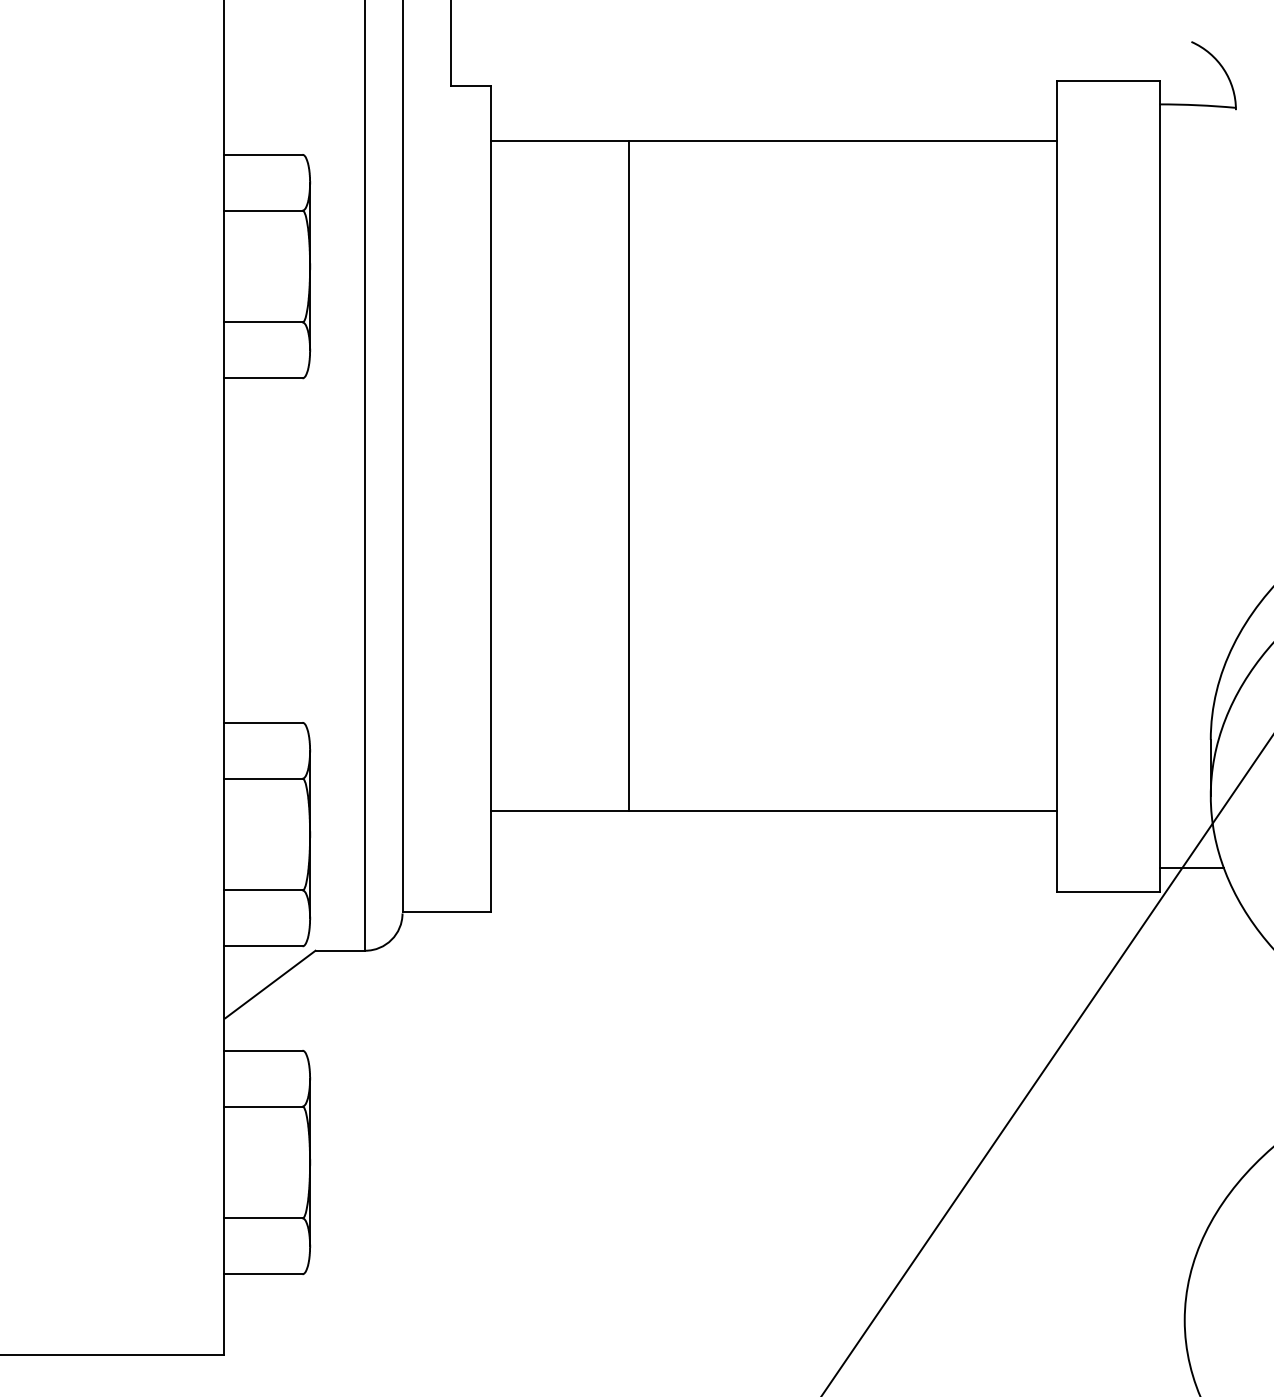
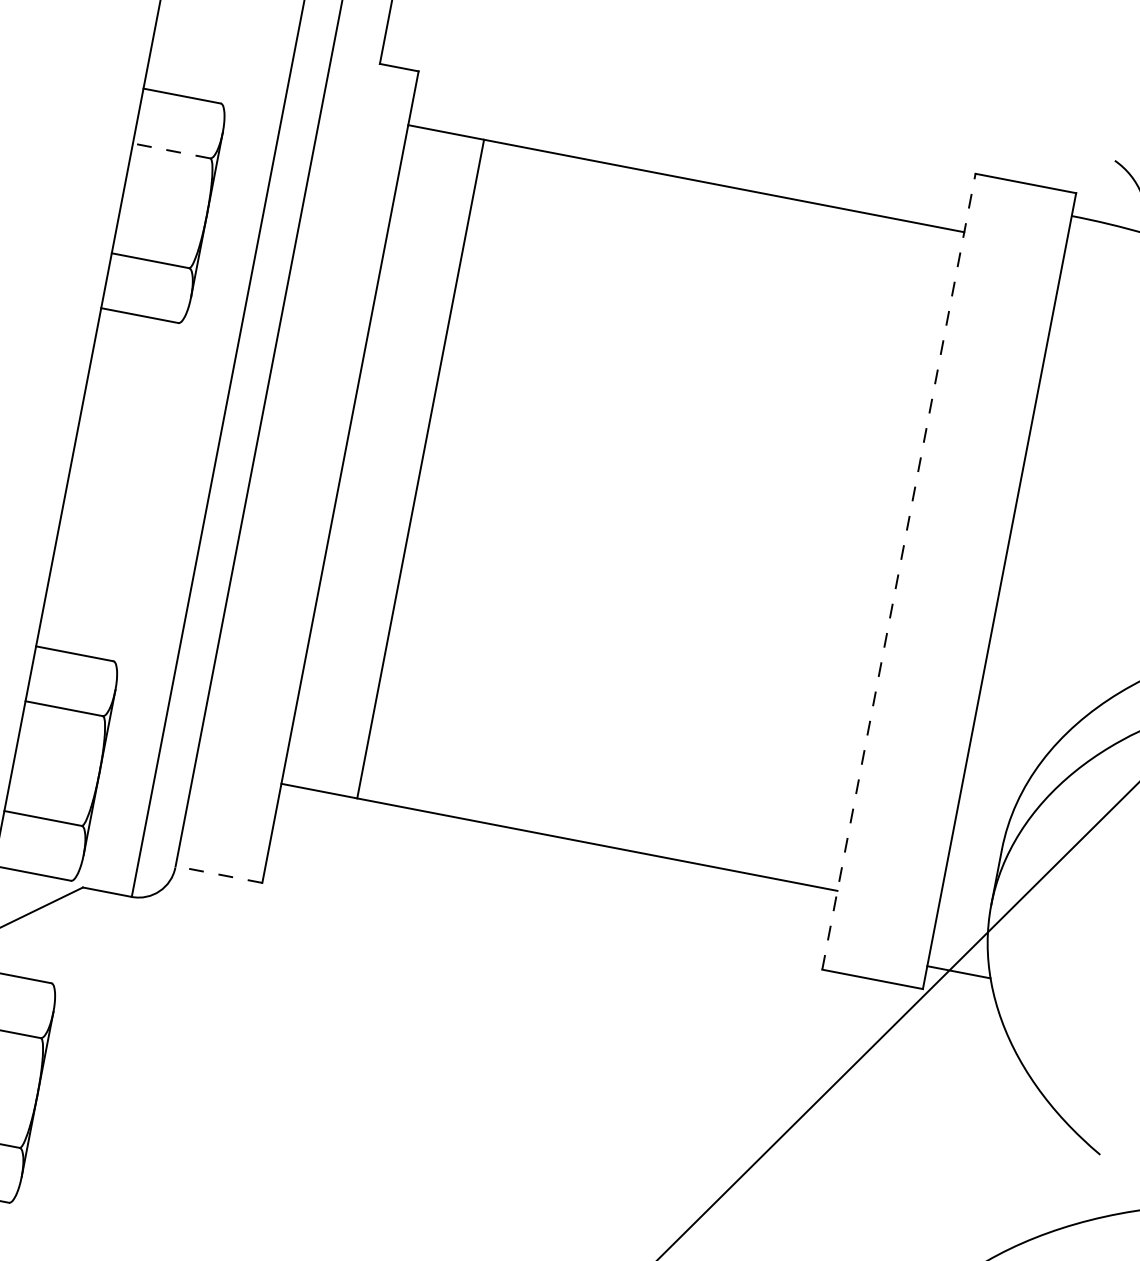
line: (262, 210) -> (170, 150), solid -> dashed
line: (629, 475) -> (421, 468), moved
line: (1057, 485) -> (899, 570), solid -> dashed
line: (446, 912) -> (218, 874), solid -> dashed

